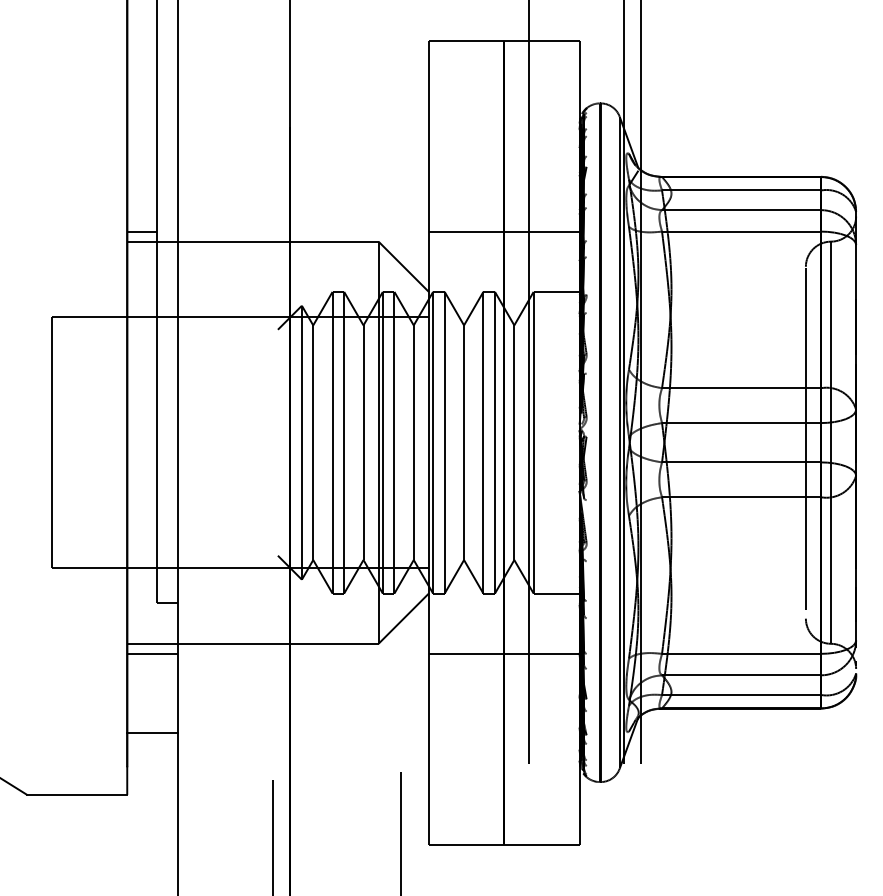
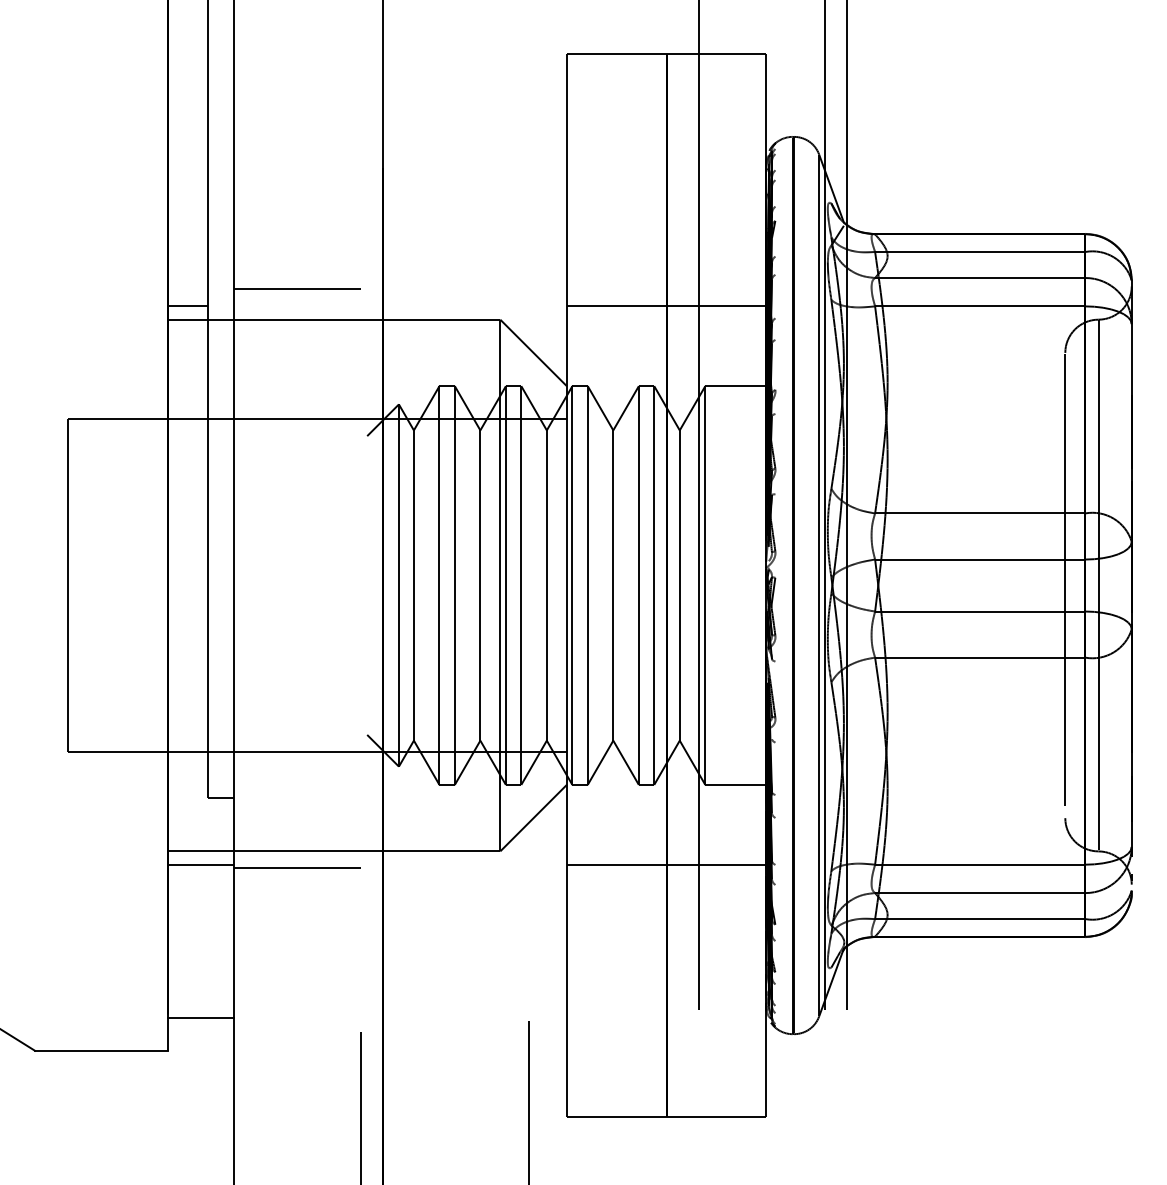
line: (225, 218) -> (297, 289), added
line: (225, 656) -> (297, 868), added
line: (151, 733) -> (200, 1017), moved

